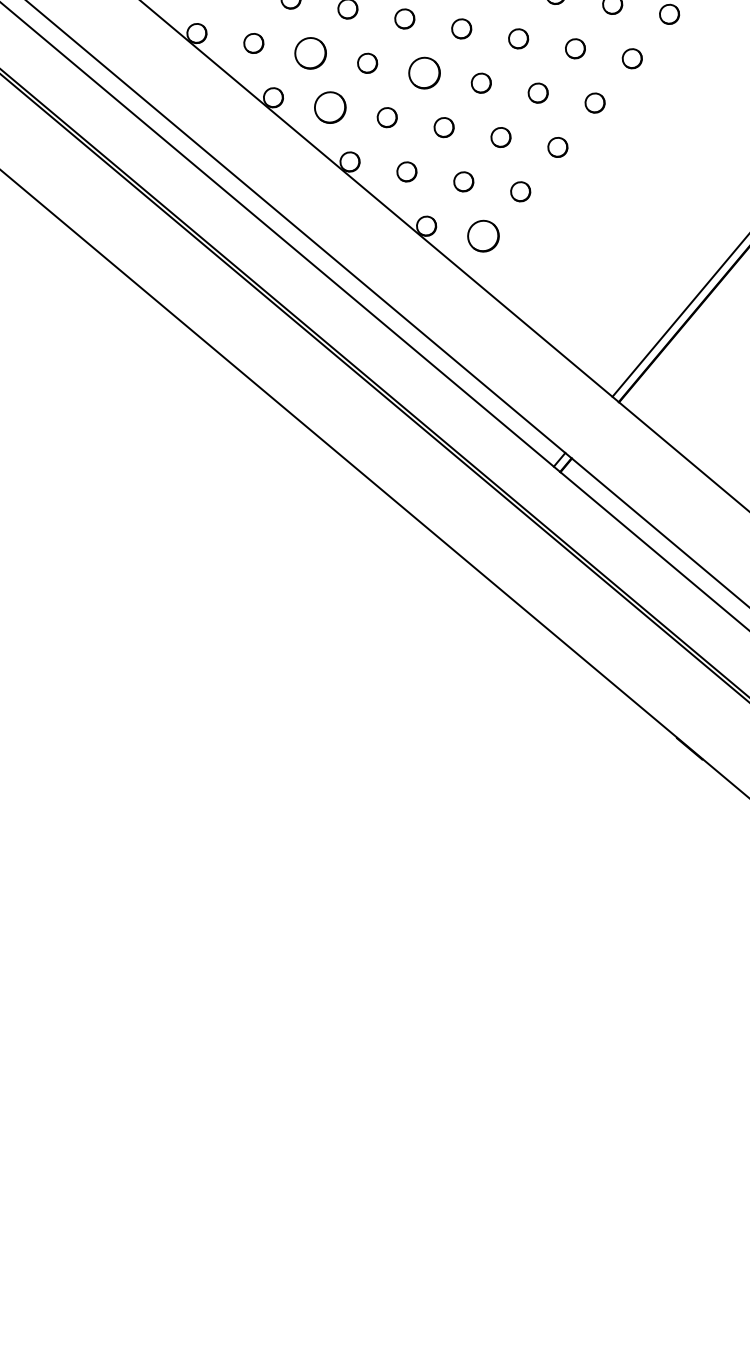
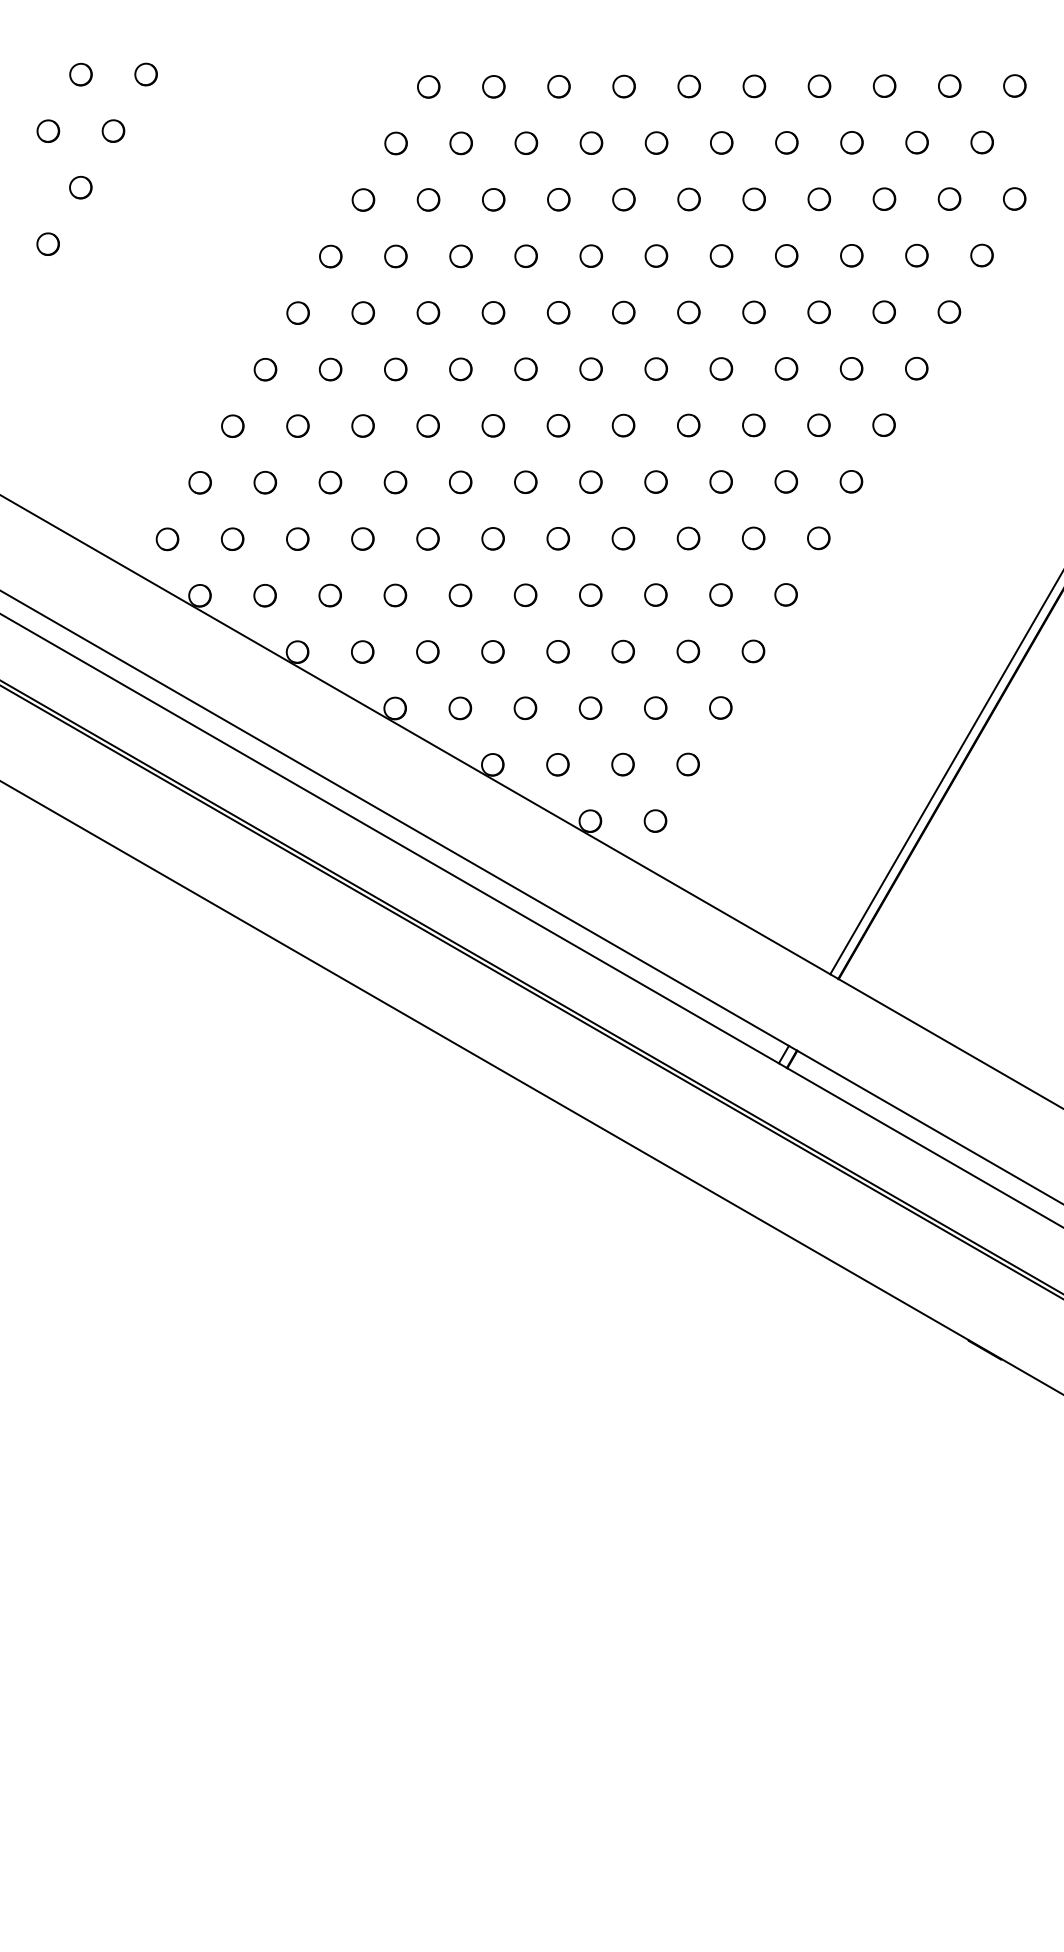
part: (310, 52) -> (427, 651), size x0.62
part: (423, 72) -> (557, 651), size x0.62
part: (330, 107) -> (460, 708), size x0.62
part: (483, 235) -> (655, 820), size x0.62

